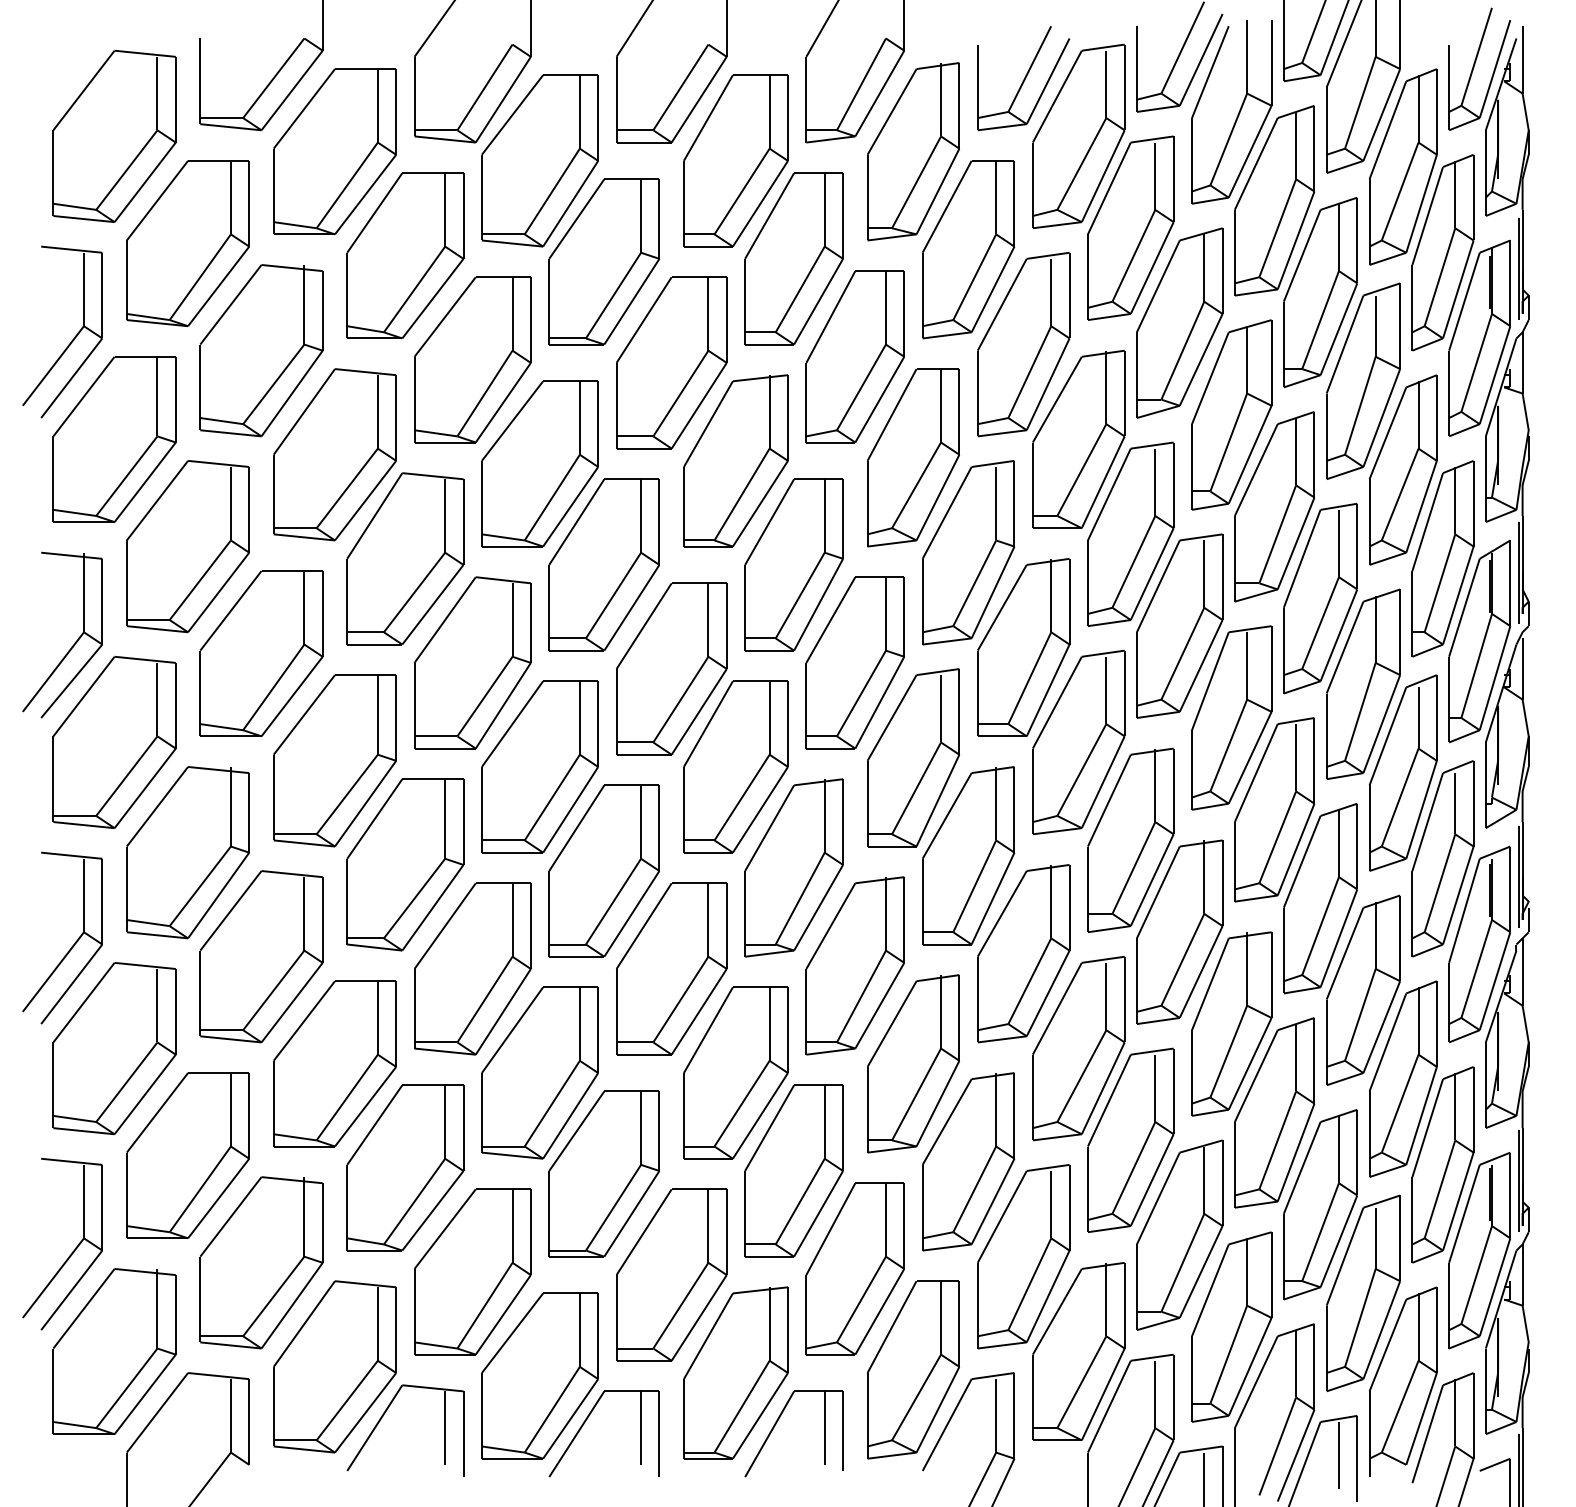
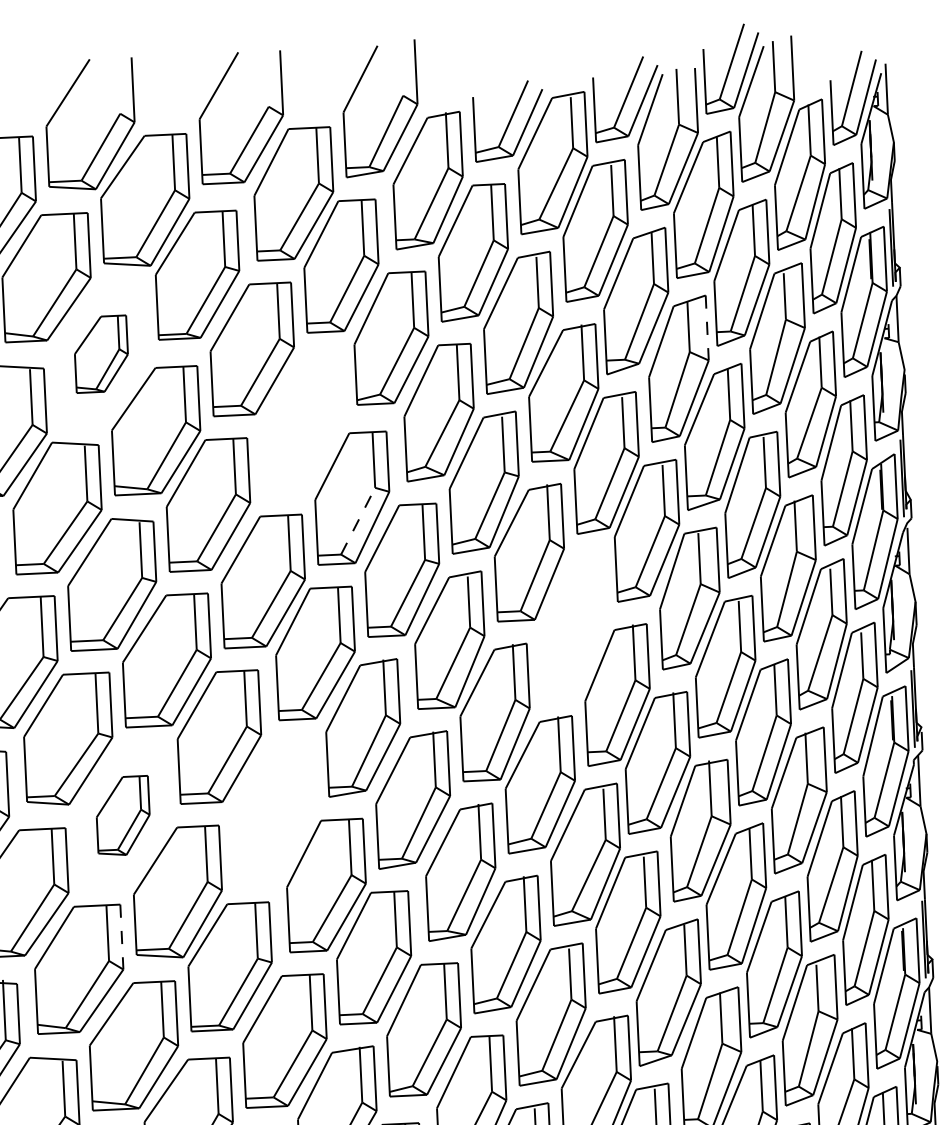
part: (472, 359) -> (101, 353), size x0.6
line: (1271, 362) -> (707, 327), solid -> dashed
part: (735, 460) -> (304, 421), removed
line: (800, 595) -> (358, 521), solid -> dashed
part: (1078, 742) -> (574, 622), removed
part: (472, 968) -> (122, 815), size x0.6
part: (671, 968) -> (273, 808), removed
line: (463, 1128) -> (121, 937), solid -> dashed

